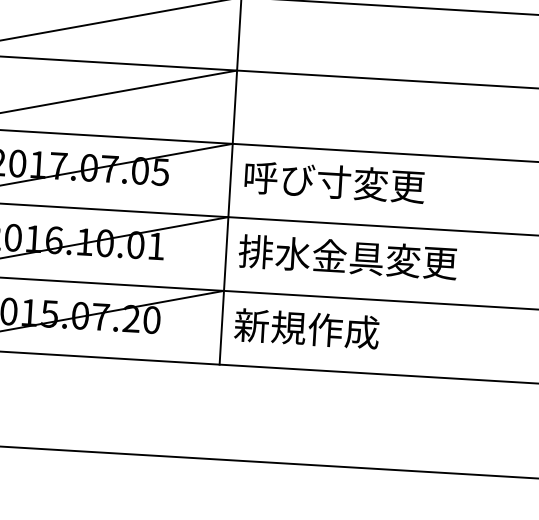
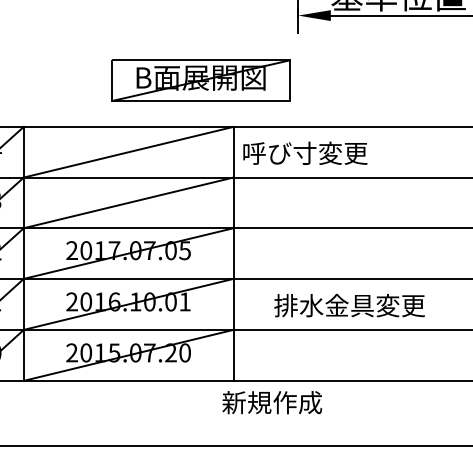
text: (334, 180) -> (305, 152), moved
text: (347, 257) -> (349, 305), moved
text: (305, 328) -> (271, 402), moved

